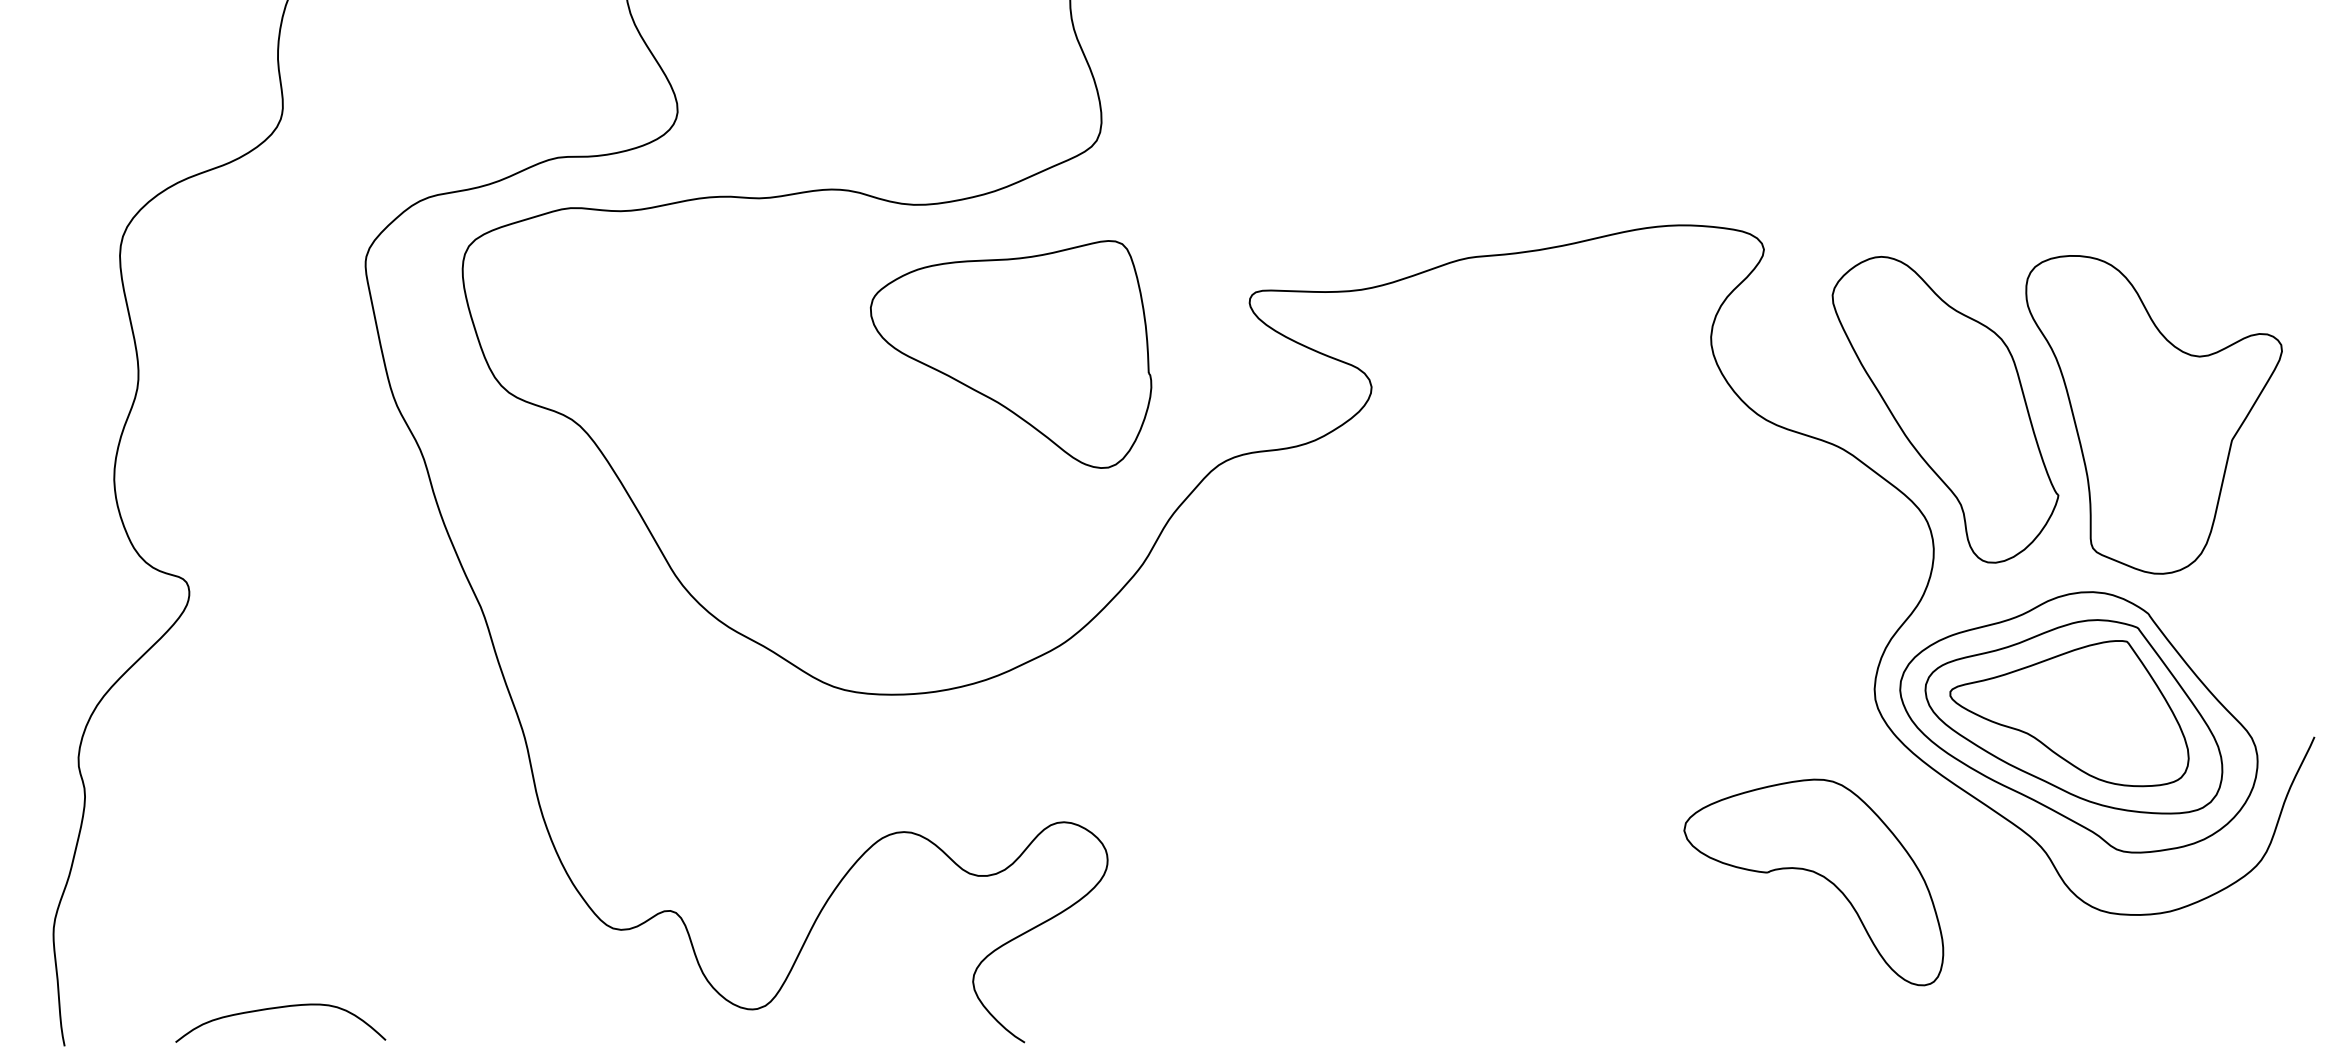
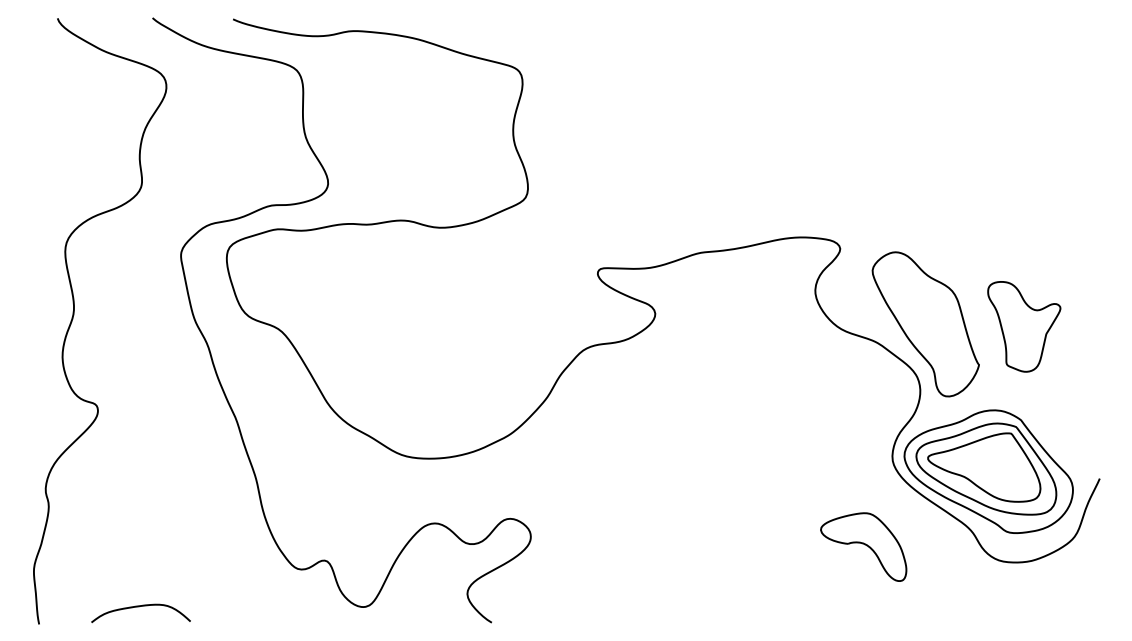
part: (1011, 352) -> (485, 297), removed
part: (2154, 414) -> (1024, 326), size x0.6
part: (1813, 880) -> (863, 546), size x0.7

